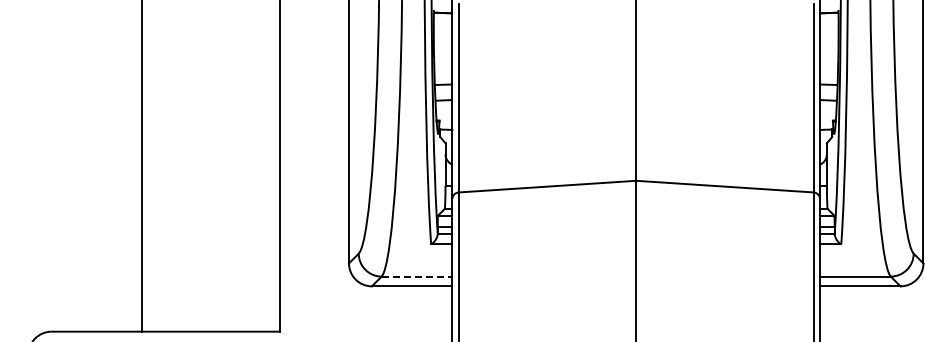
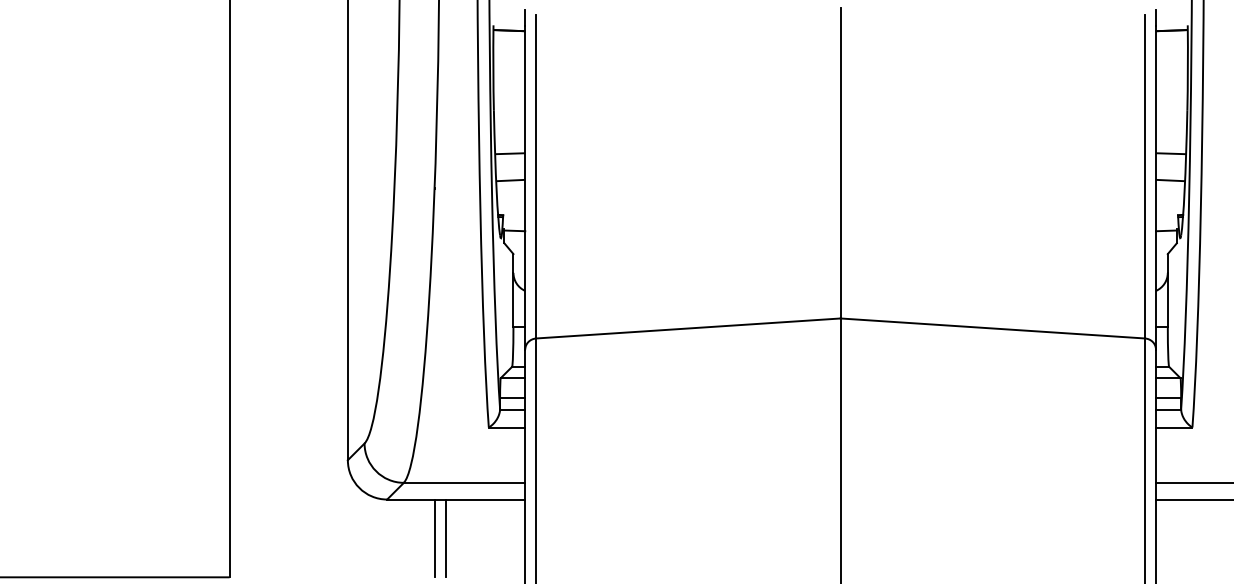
line: (417, 276) -> (465, 482), dashed -> solid
line: (399, 308) -> (434, 537), added
line: (406, 308) -> (446, 537), added

